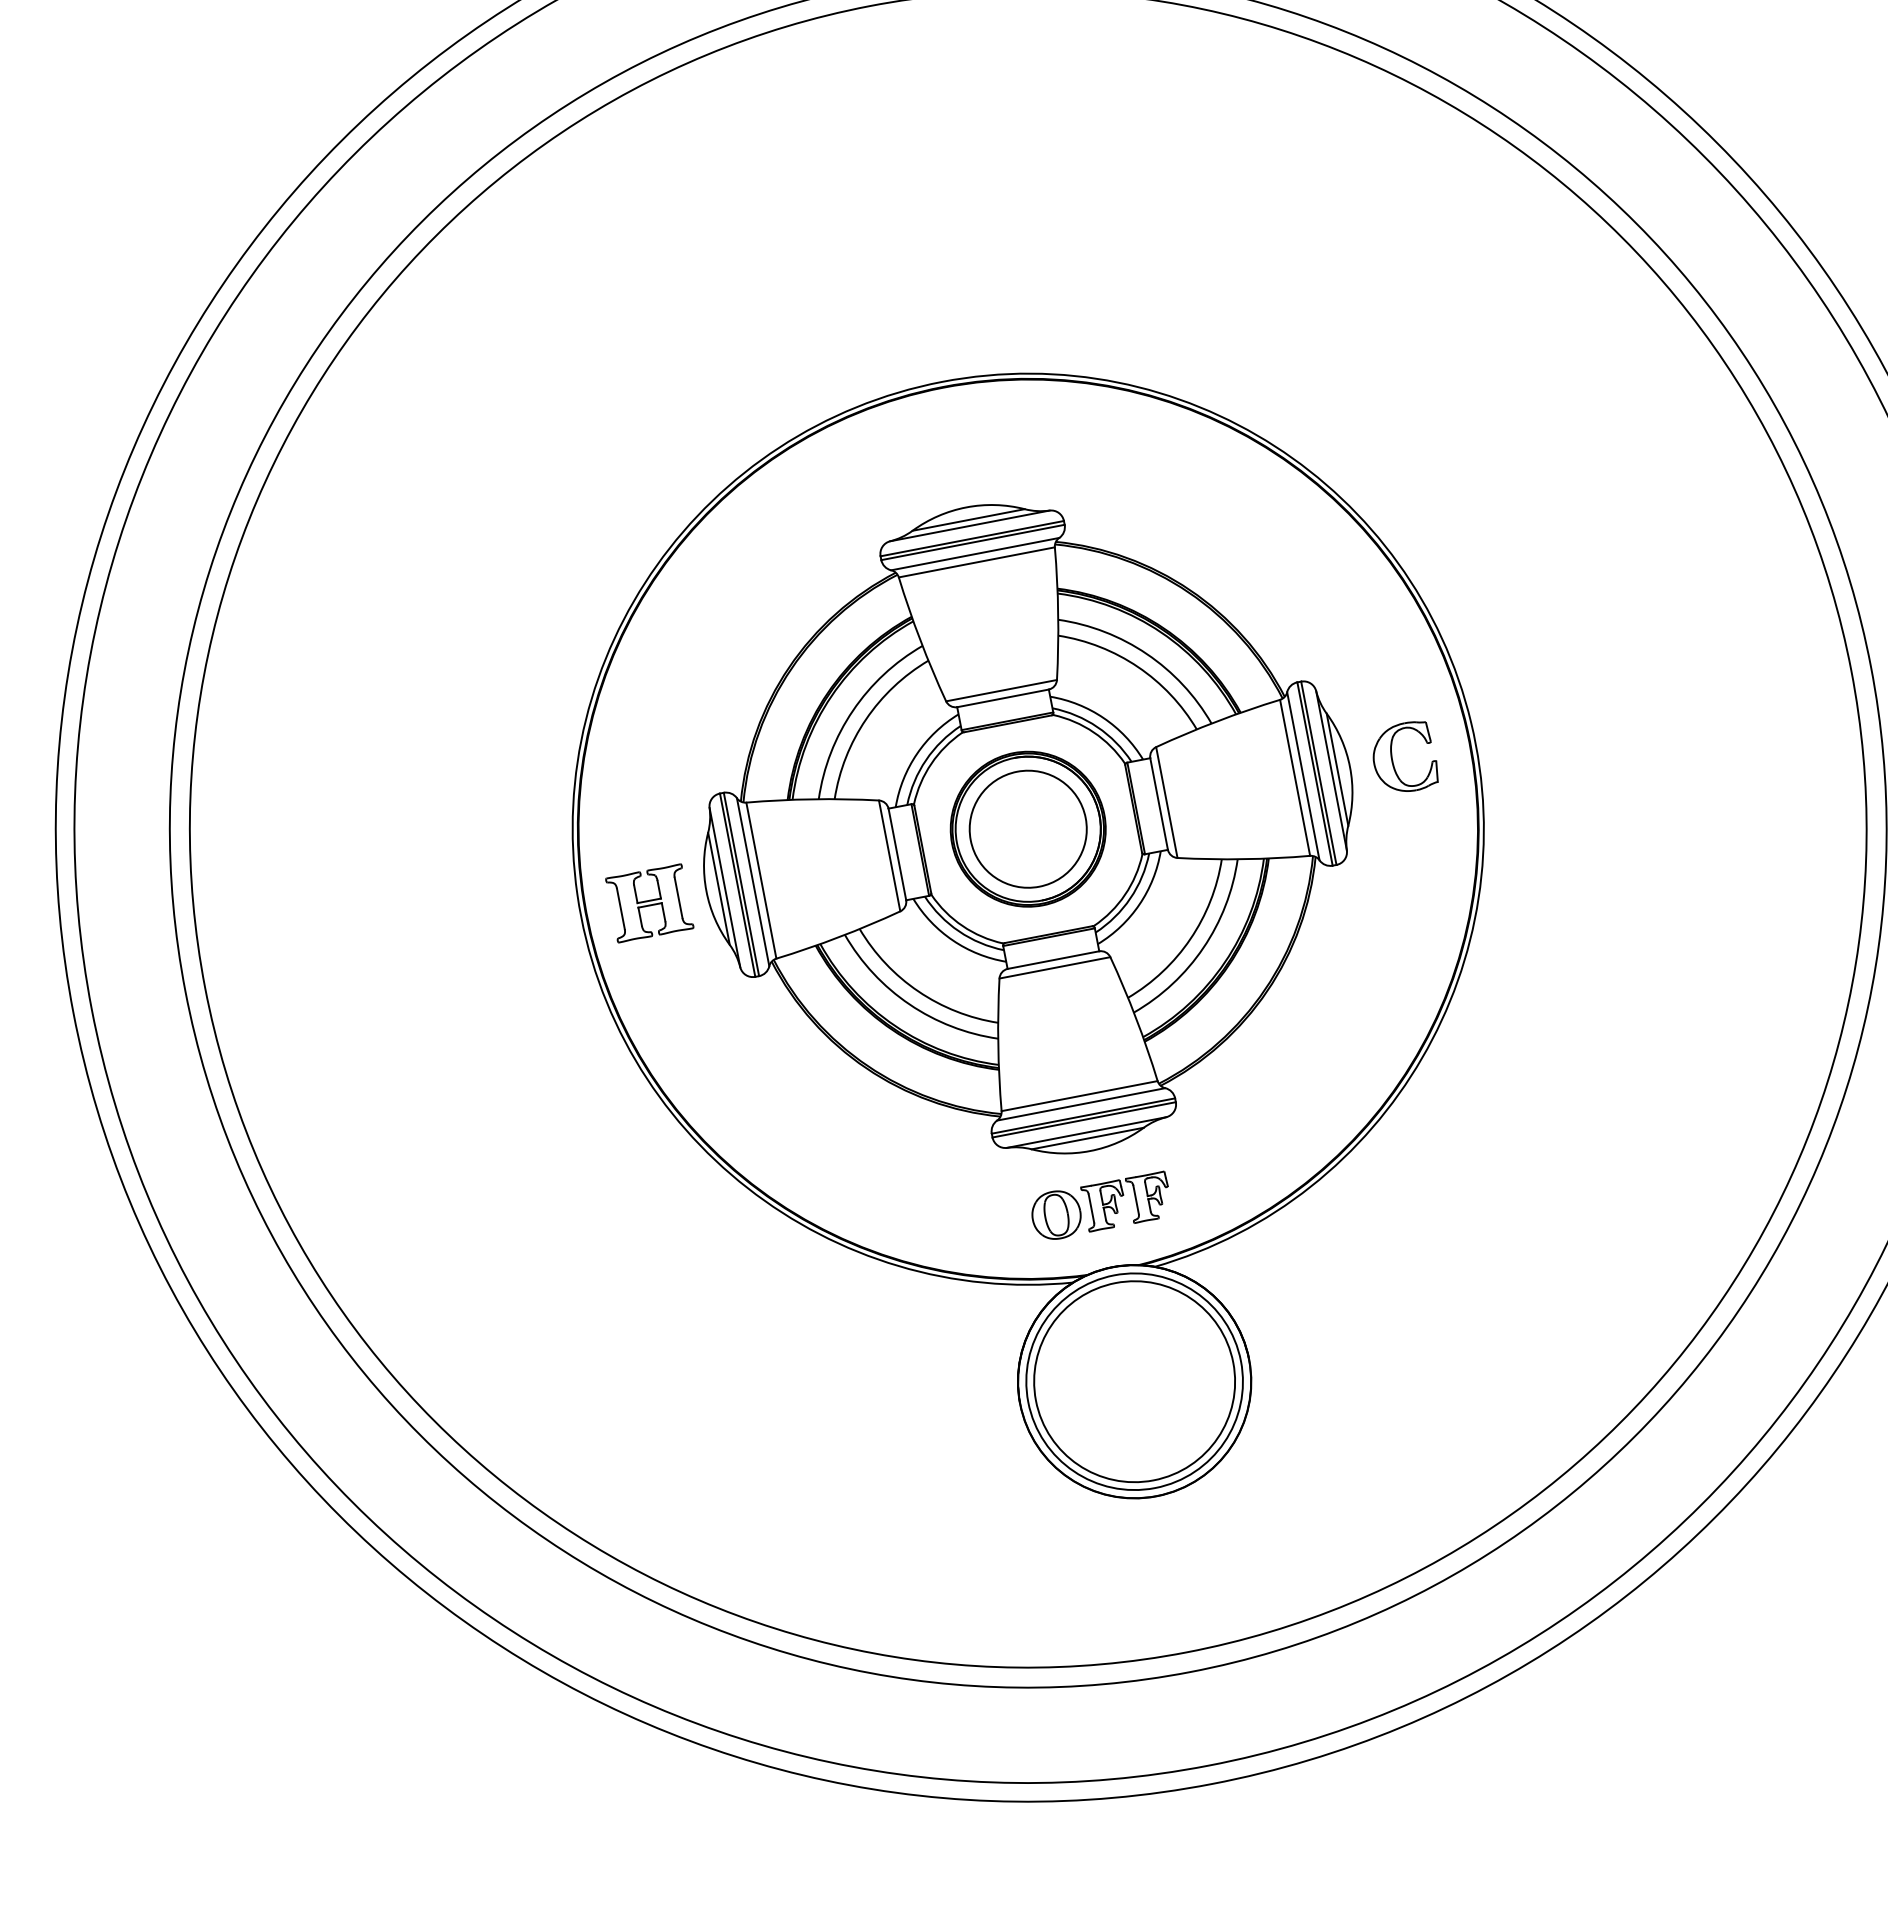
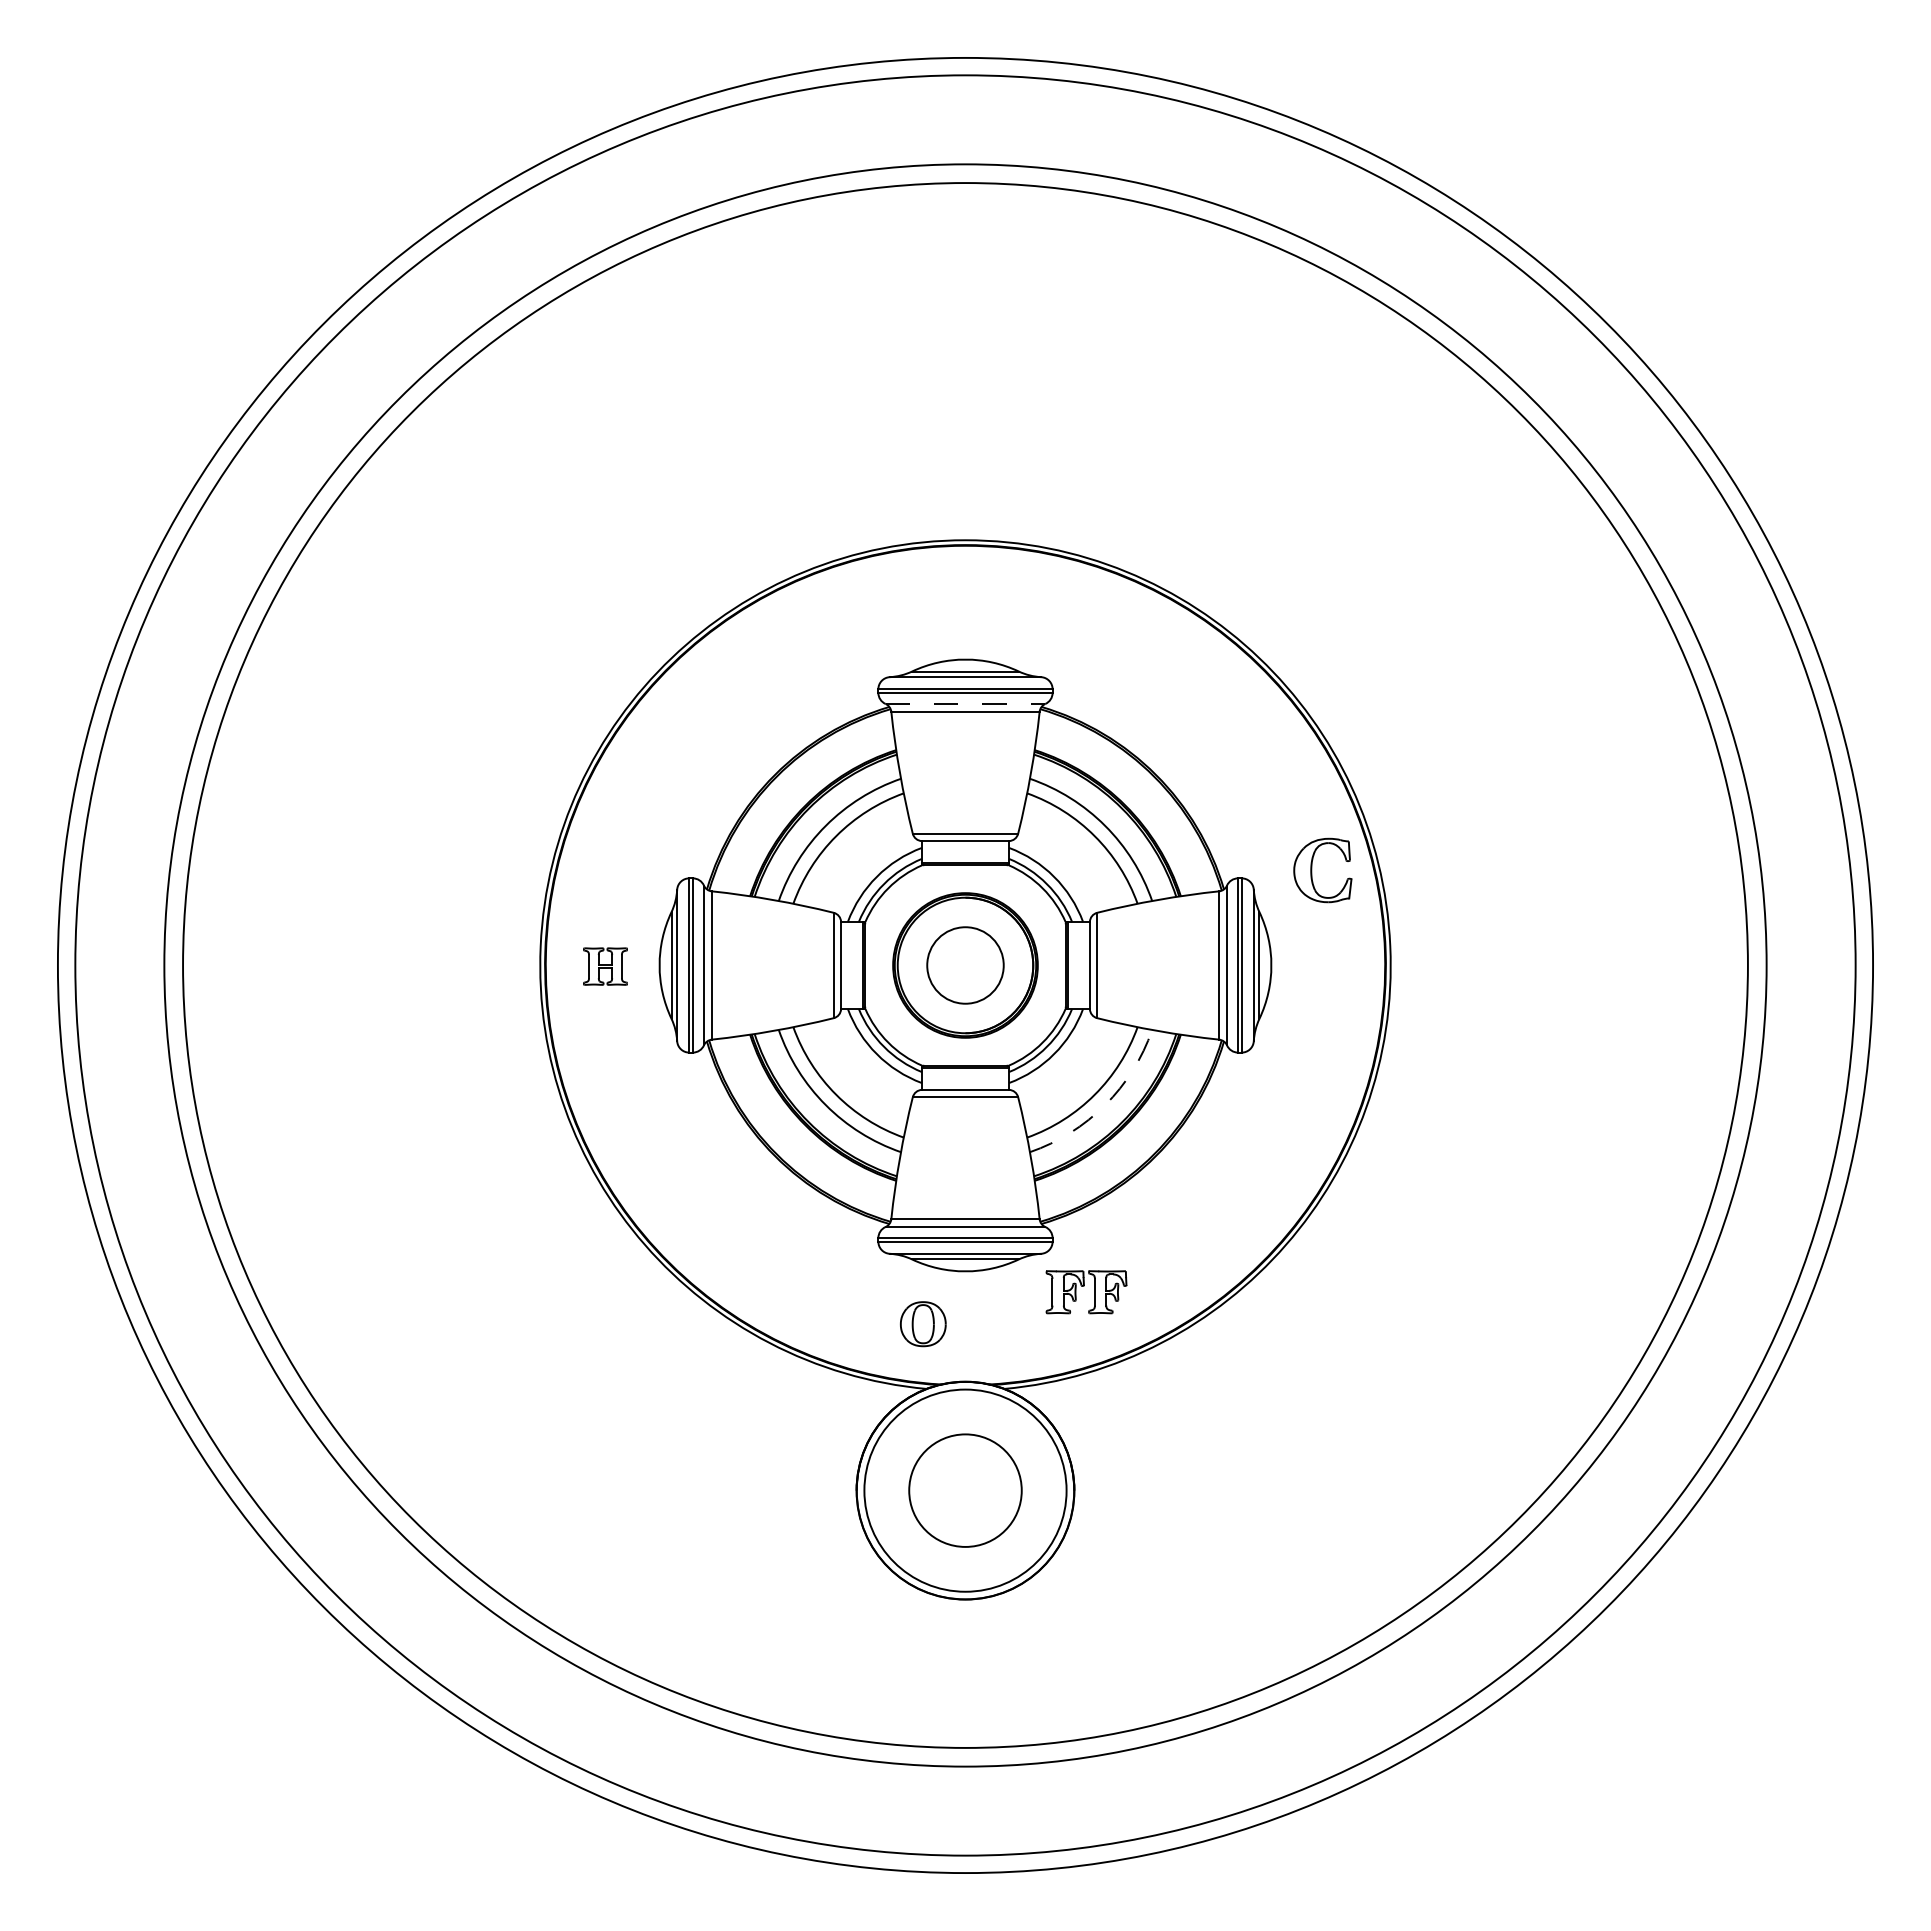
line: (975, 553) -> (965, 703), solid -> dashed
part: (1393, 760) -> (1312, 870), moved
circle: (1028, 829) -> (965, 965), size x0.7
part: (649, 903) -> (605, 966), size x0.6
arc: (1203, 948) -> (1105, 1105), solid -> dashed
part: (1123, 1195) -> (1084, 1286), moved
circle: (1134, 1381) -> (965, 1490), size x0.6

